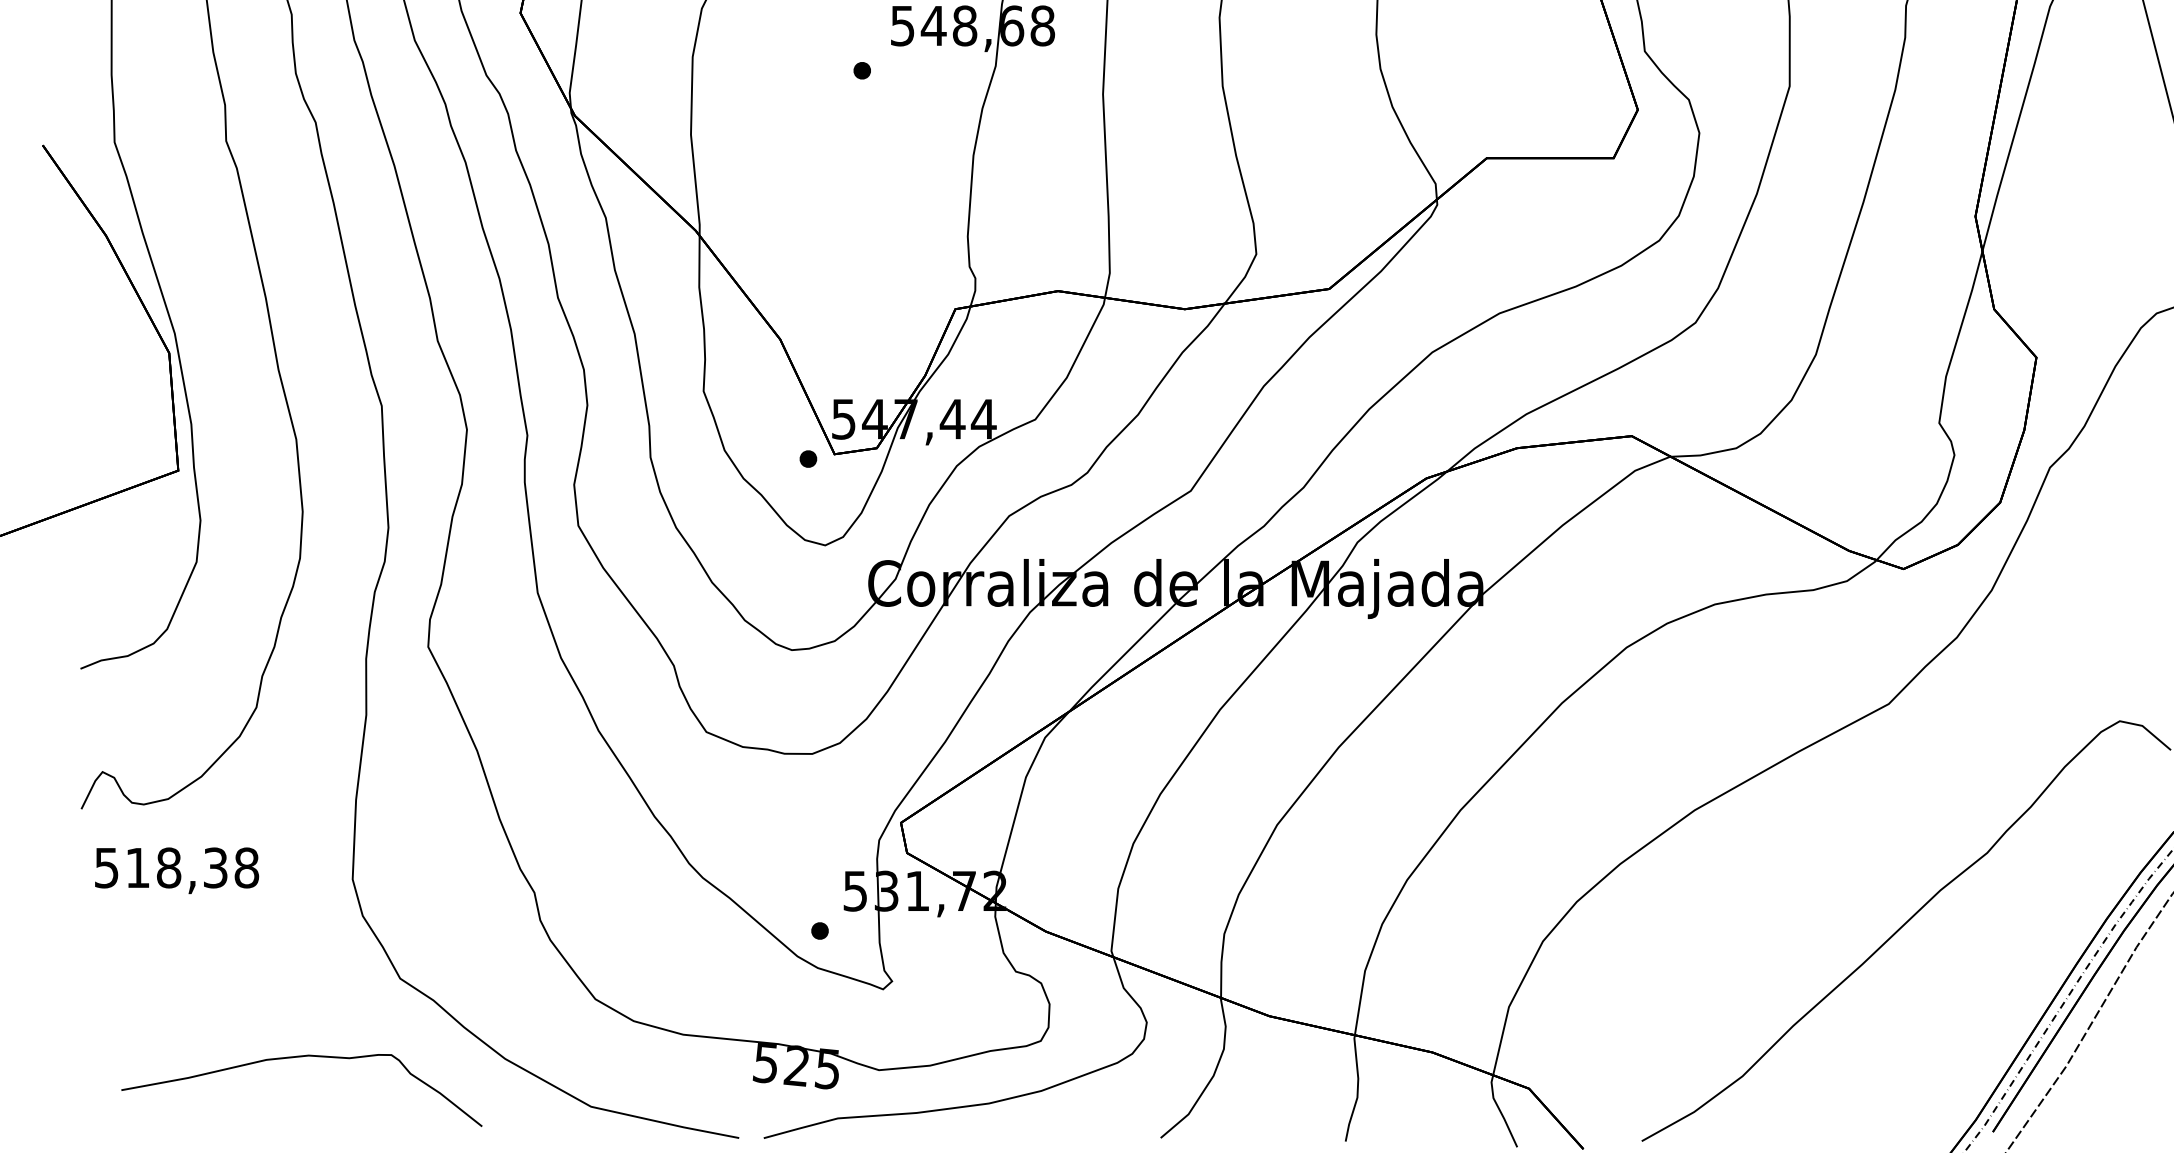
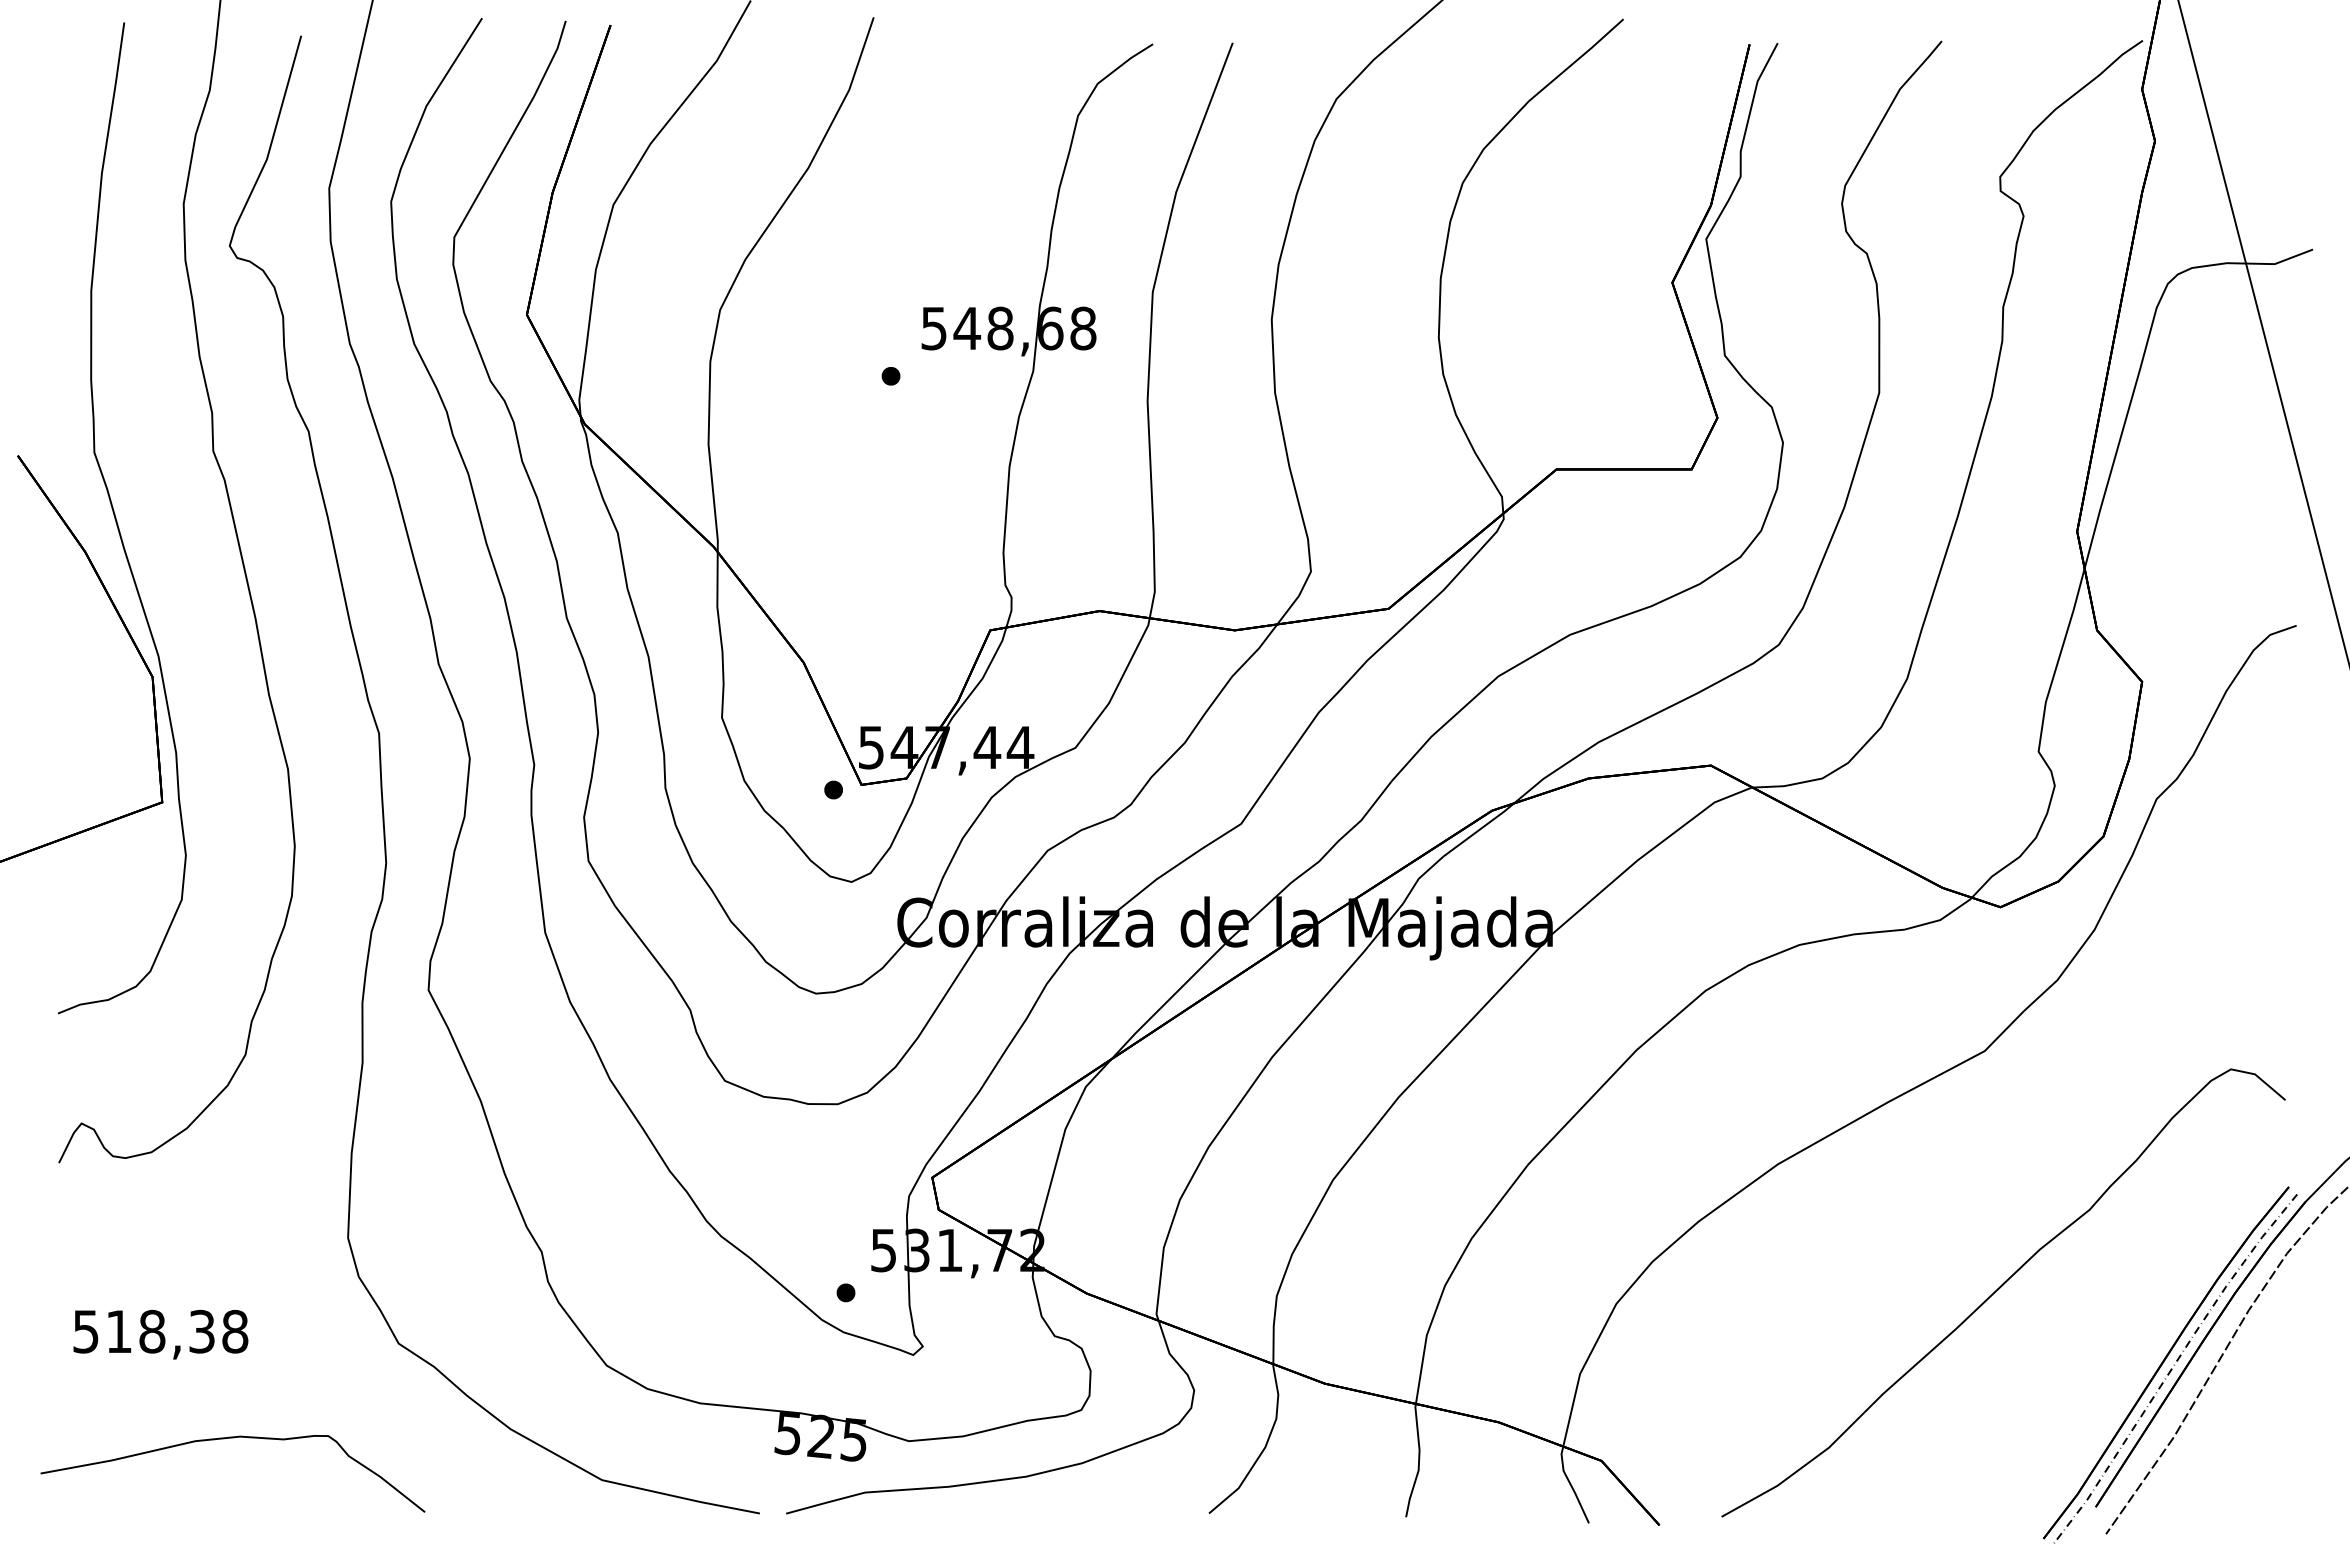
text: (176, 870) -> (160, 1334), moved
curve: (293, 1058) -> (224, 1439), moved

